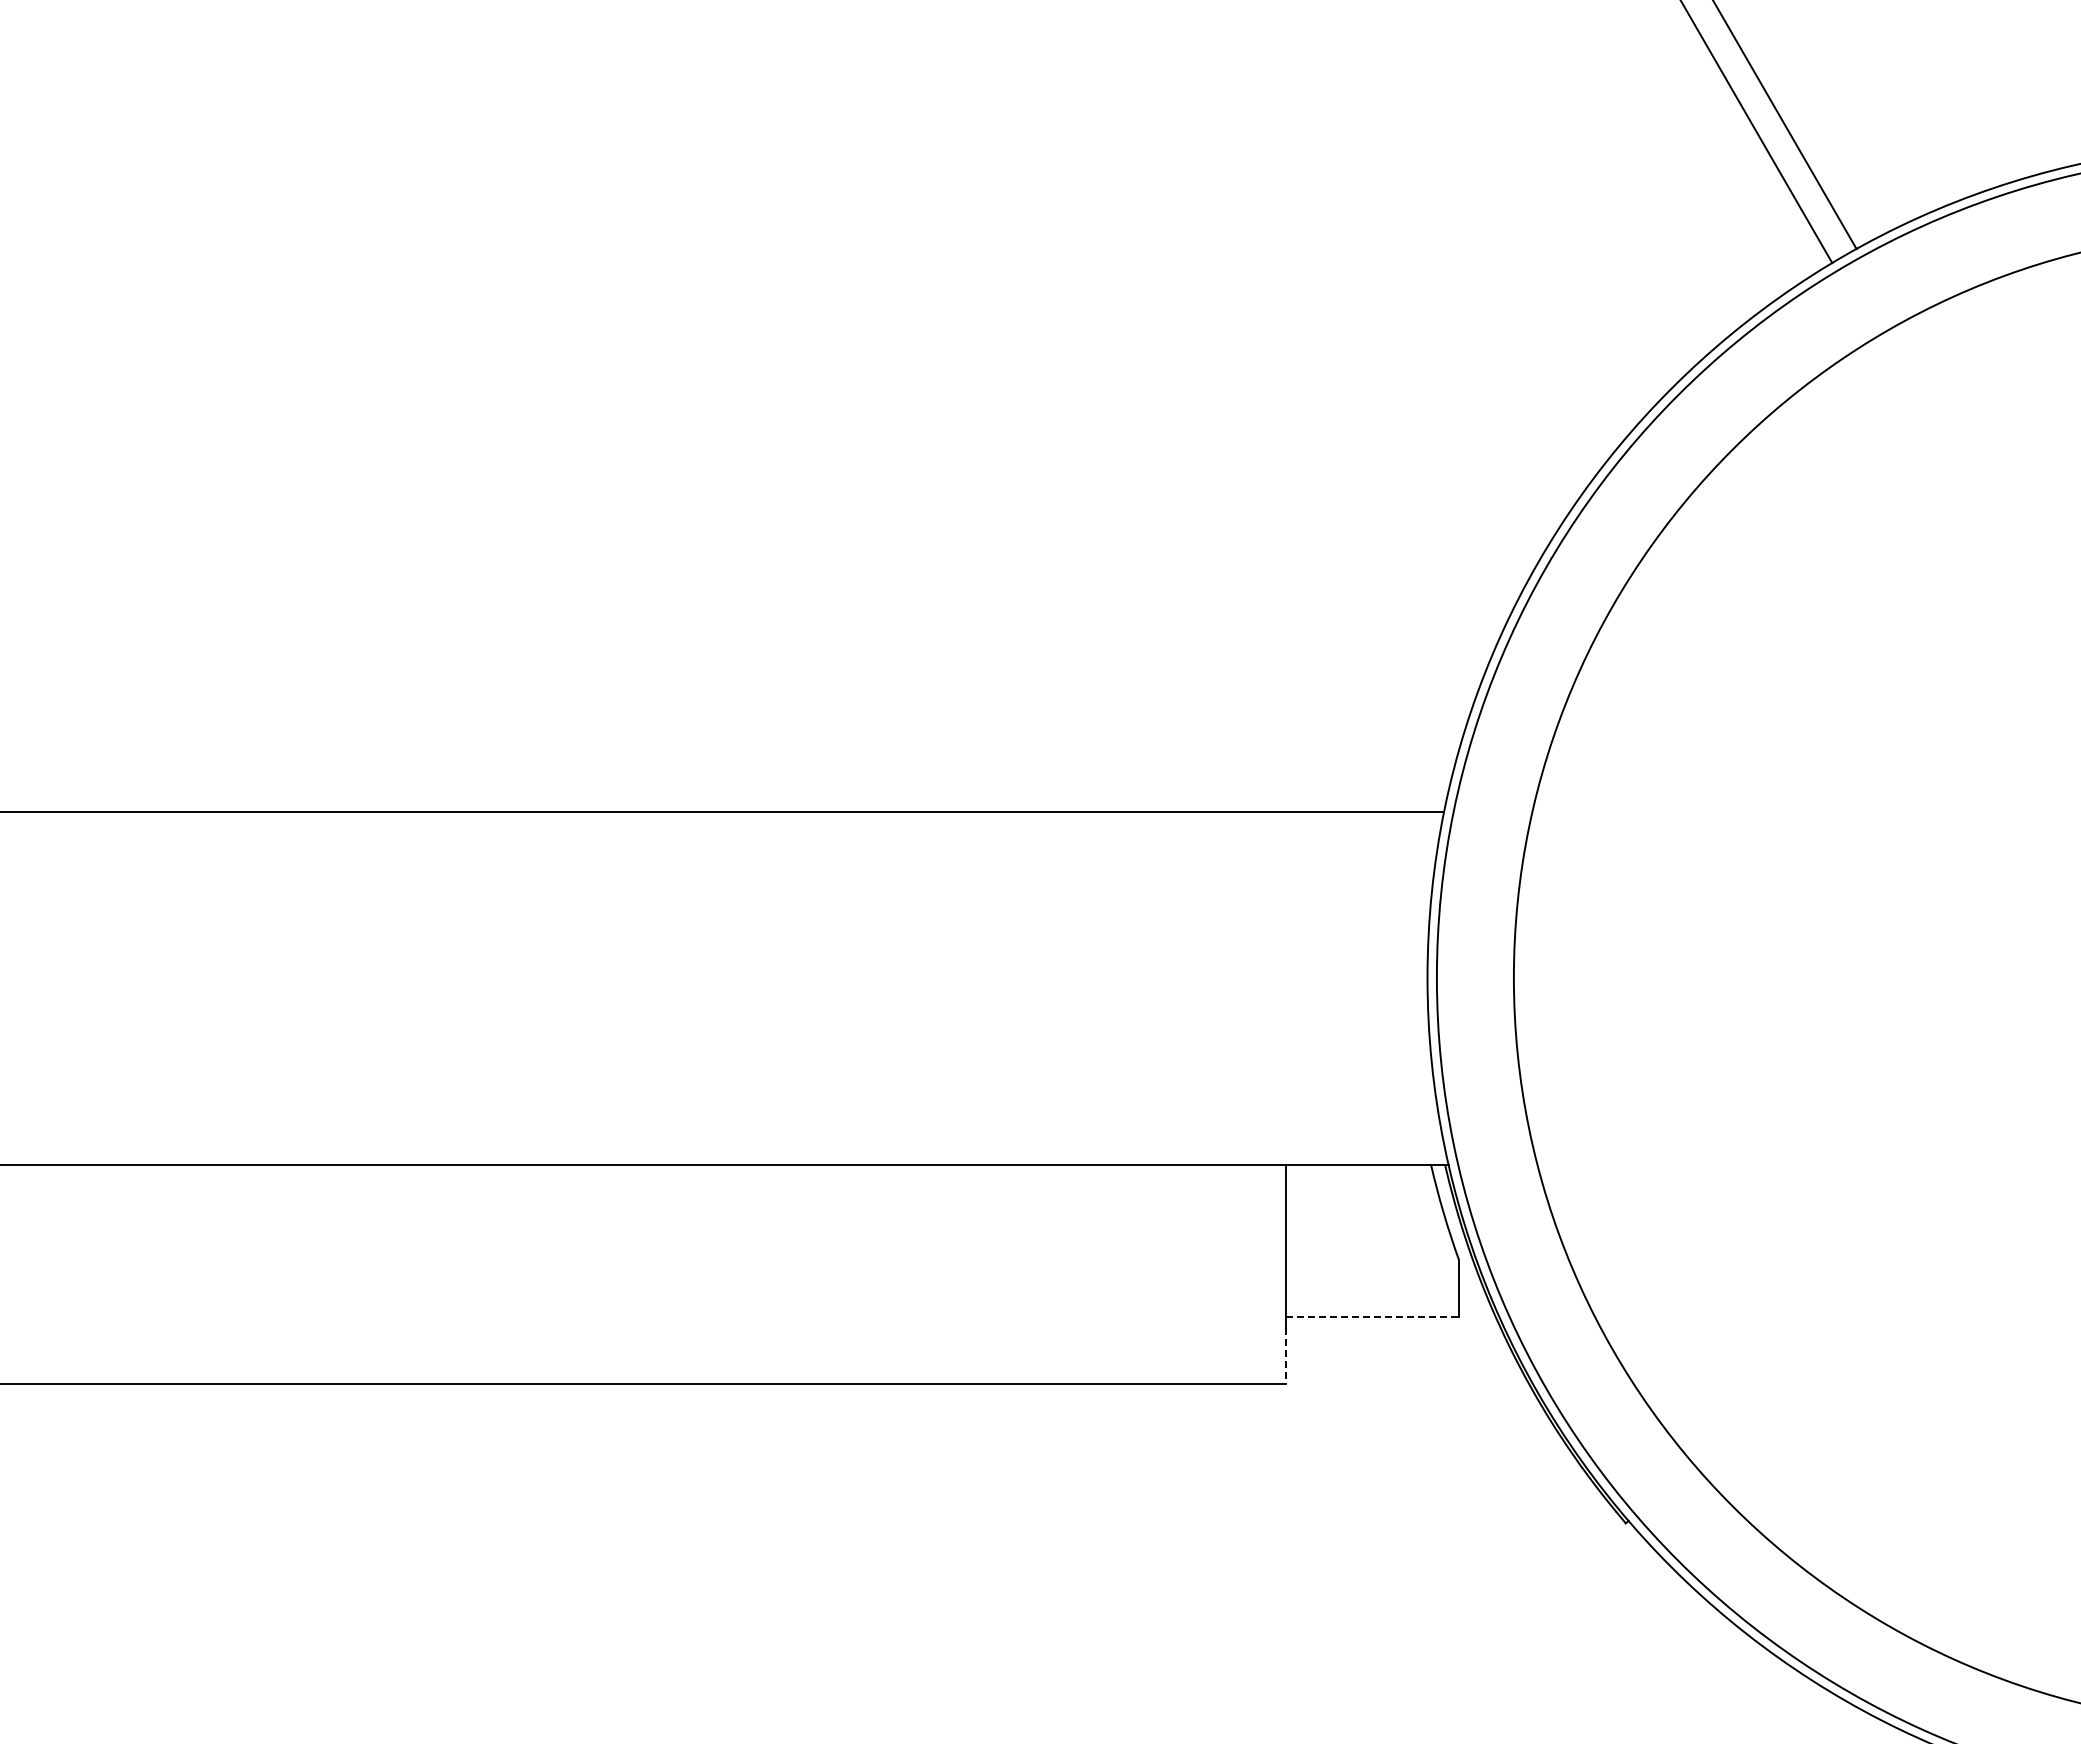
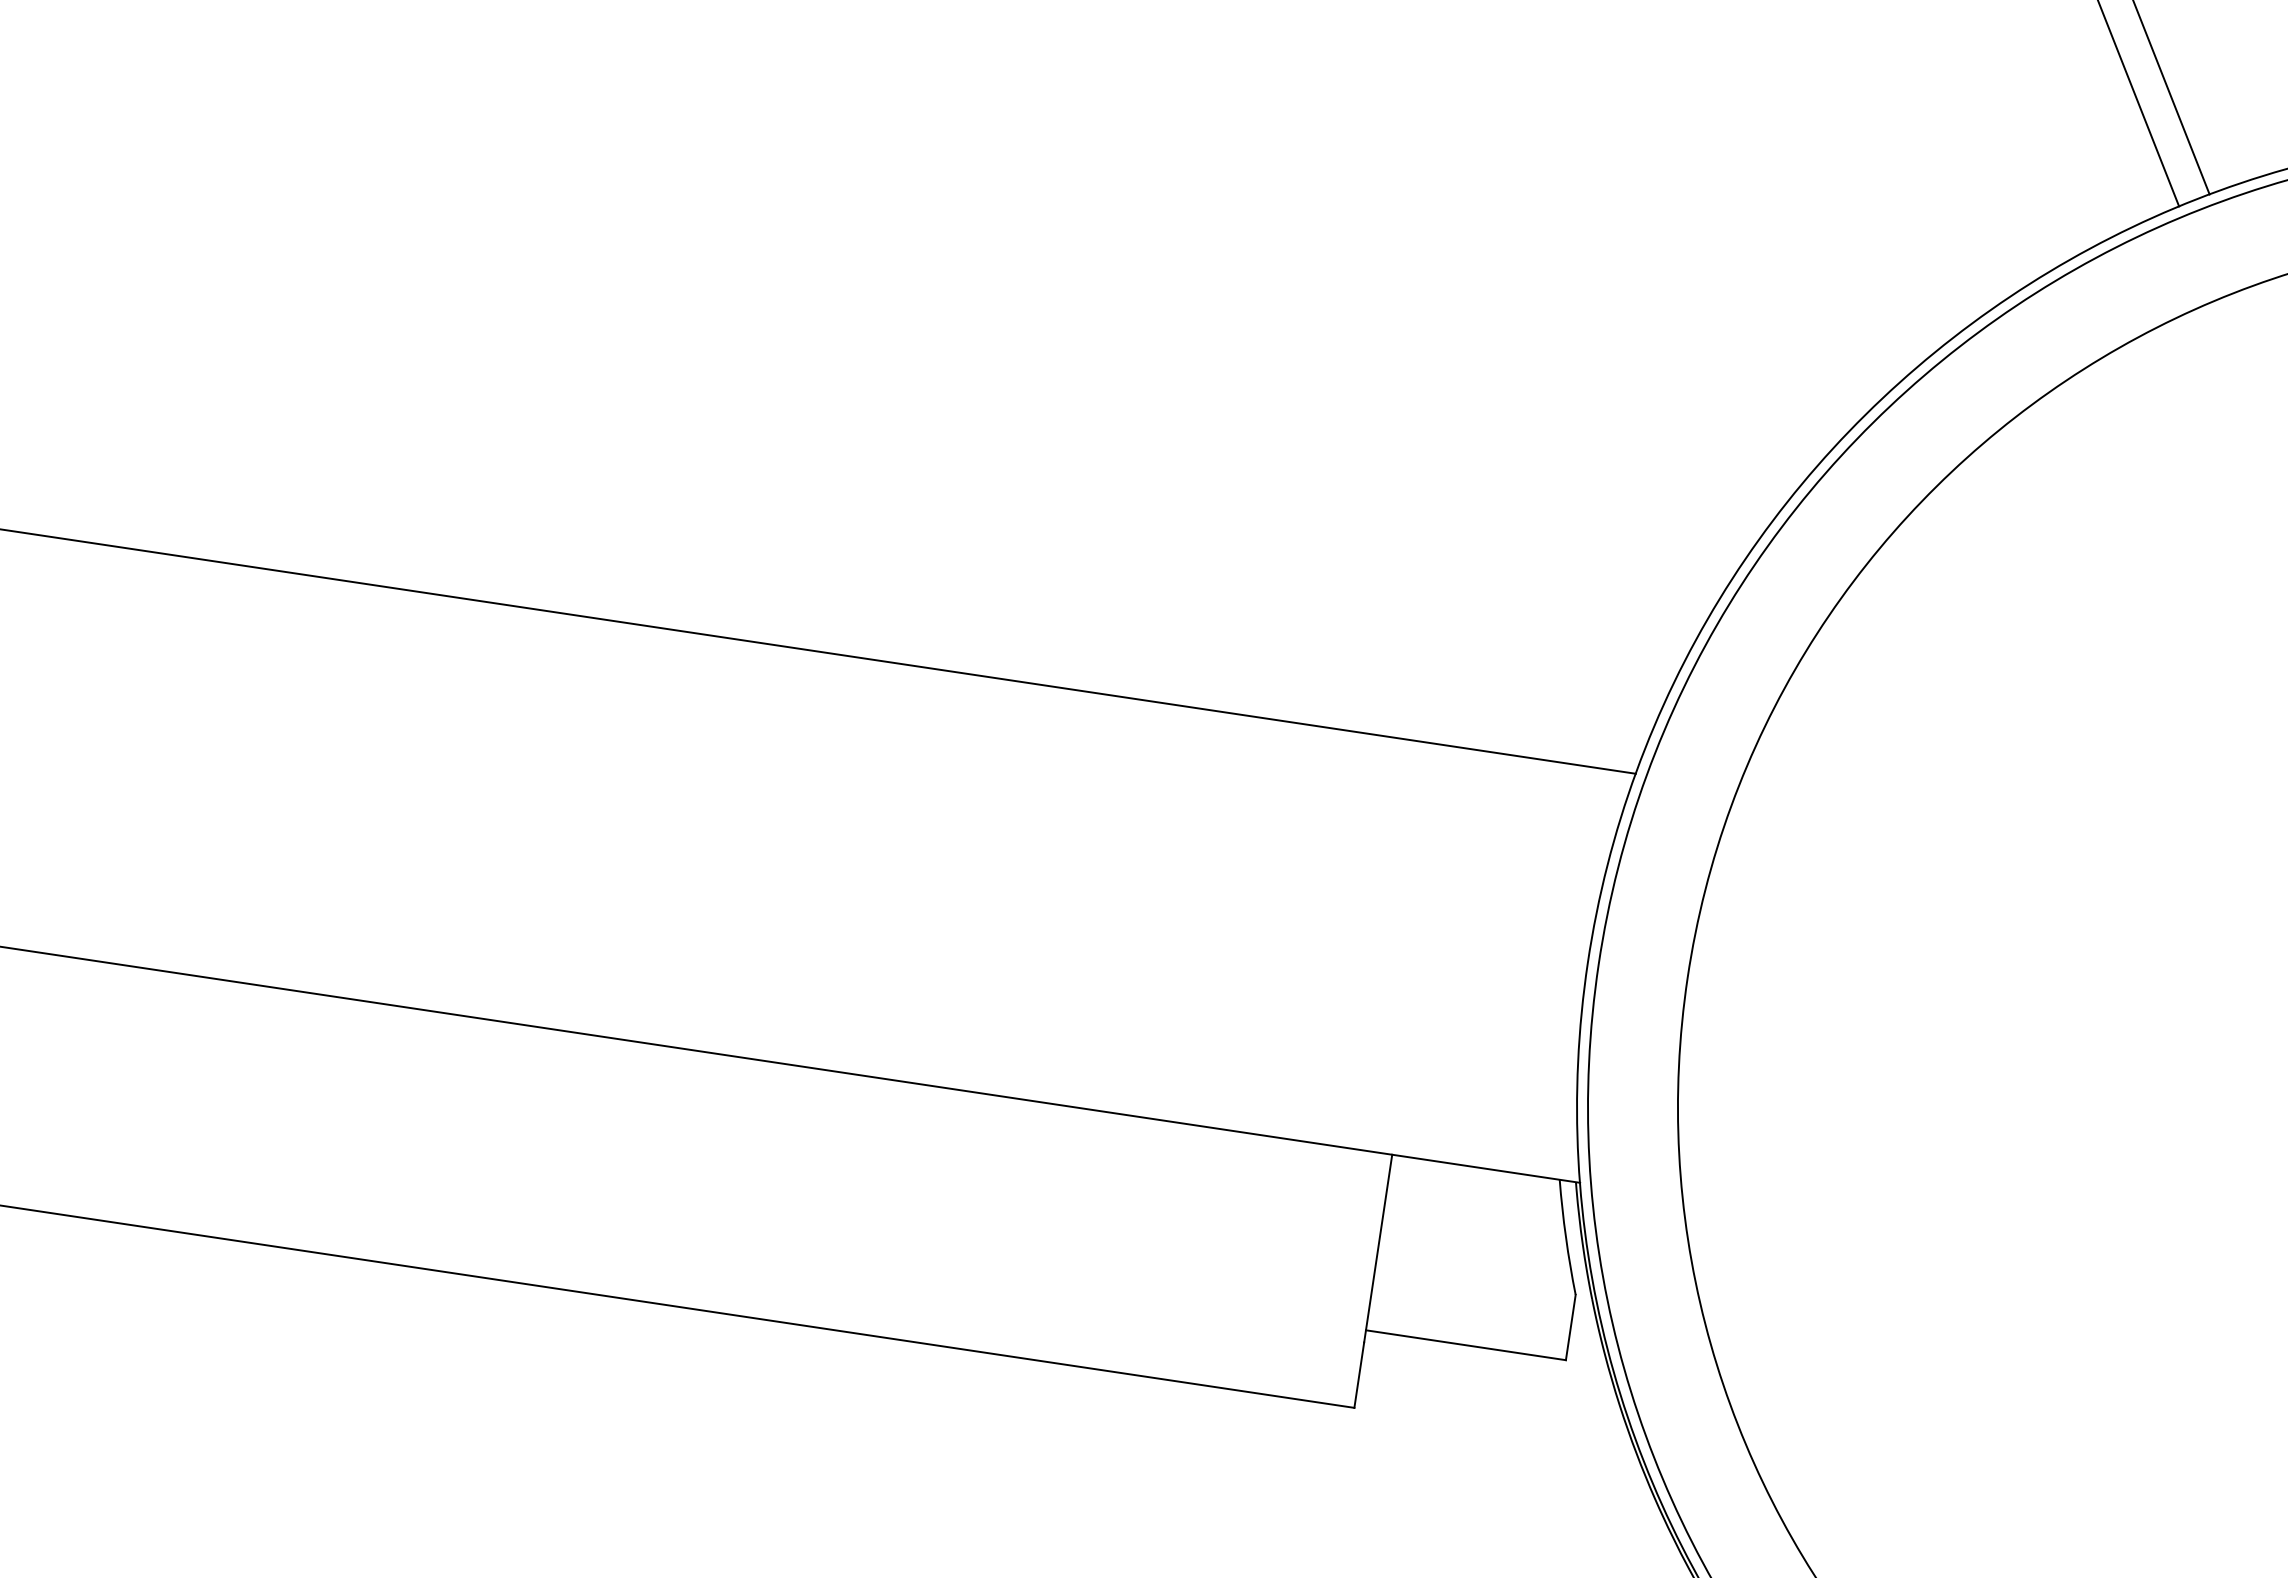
line: (1372, 1317) -> (1465, 1345), dashed -> solid
line: (1286, 1356) -> (1359, 1375), dashed -> solid

